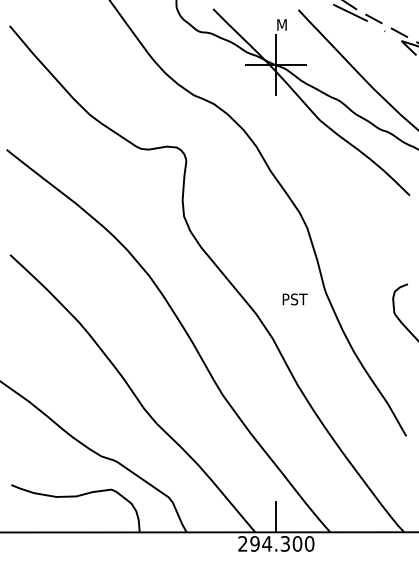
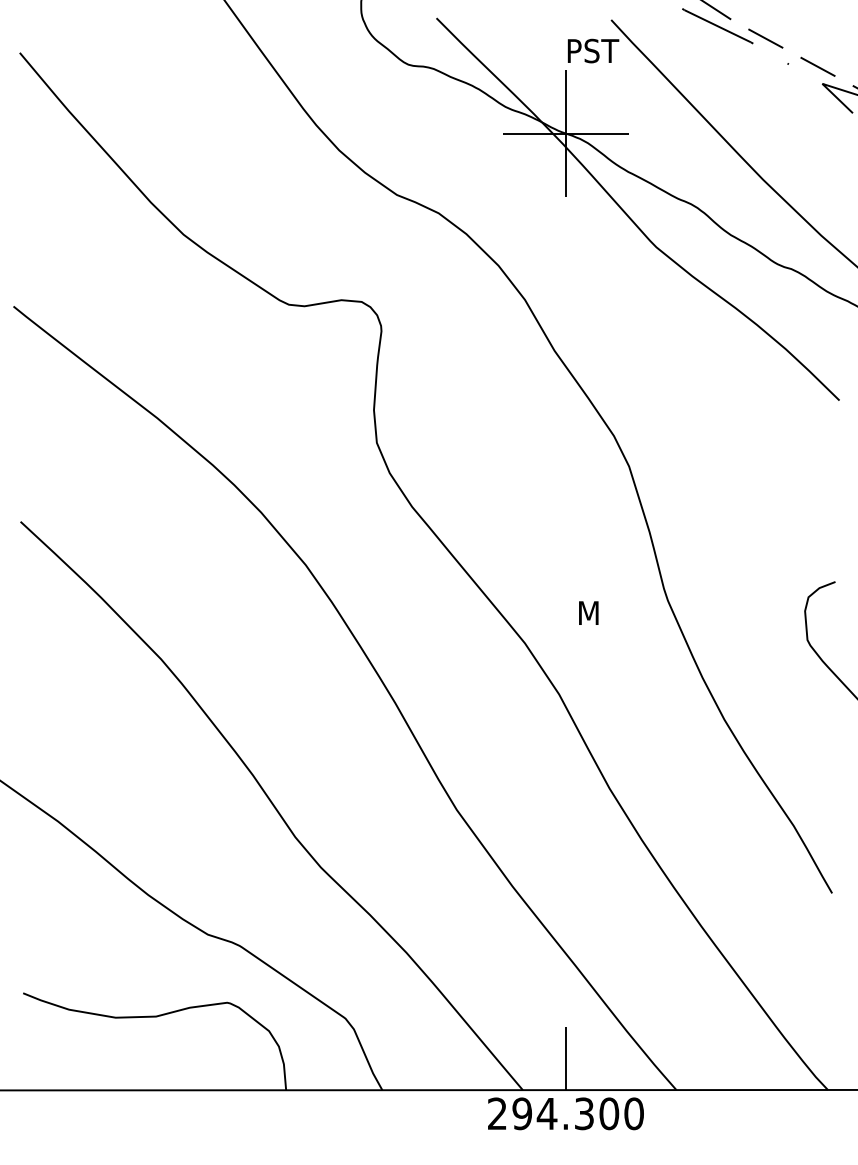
text: (290, 24) -> (594, 49), M -> PST
text: (295, 299) -> (605, 613), PST -> M

